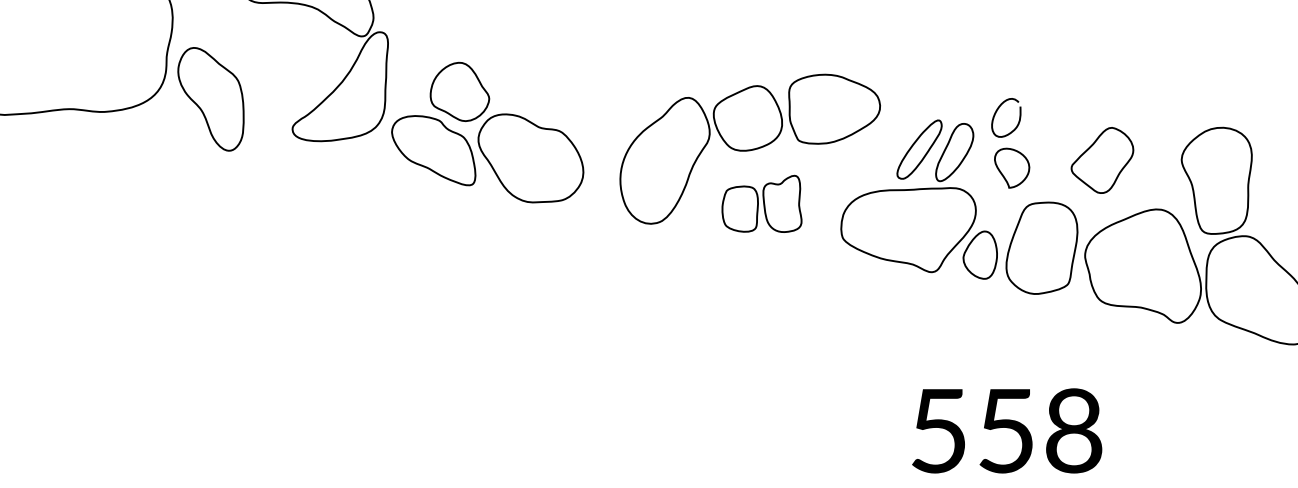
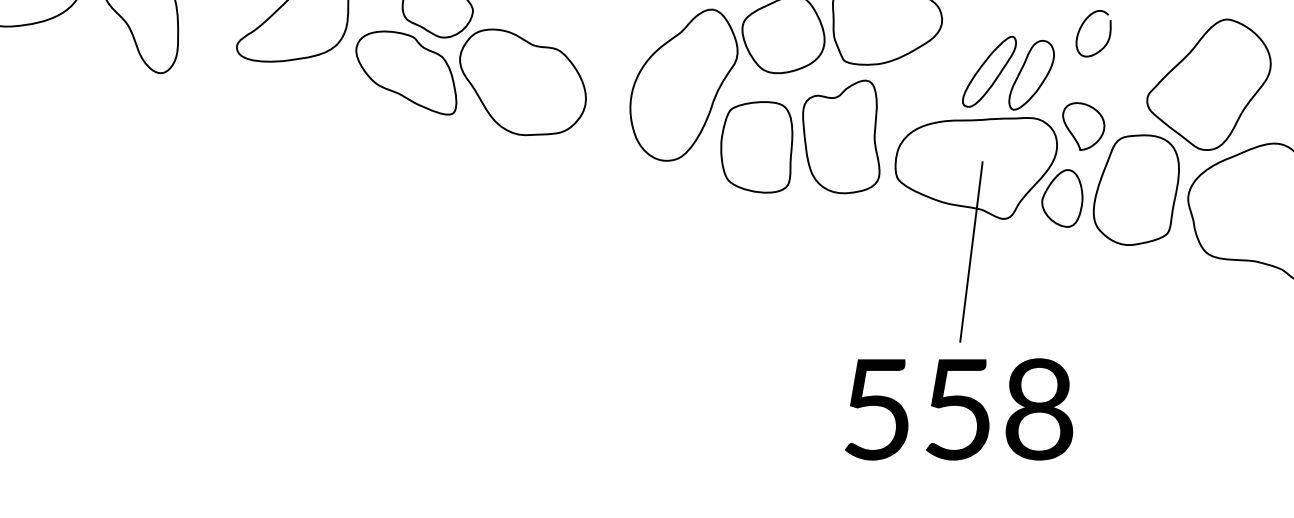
part: (1102, 160) -> (1209, 84), size x1.67
part: (1012, 167) -> (1084, 125), moved
part: (761, 203) -> (799, 136), size x1.67
line: (904, 299) -> (971, 251), added
text: (1007, 430) -> (959, 408), moved

